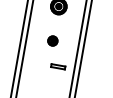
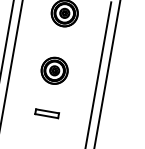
part: (52, 40) -> (54, 69), size x1.67
part: (58, 66) -> (47, 113), moved

